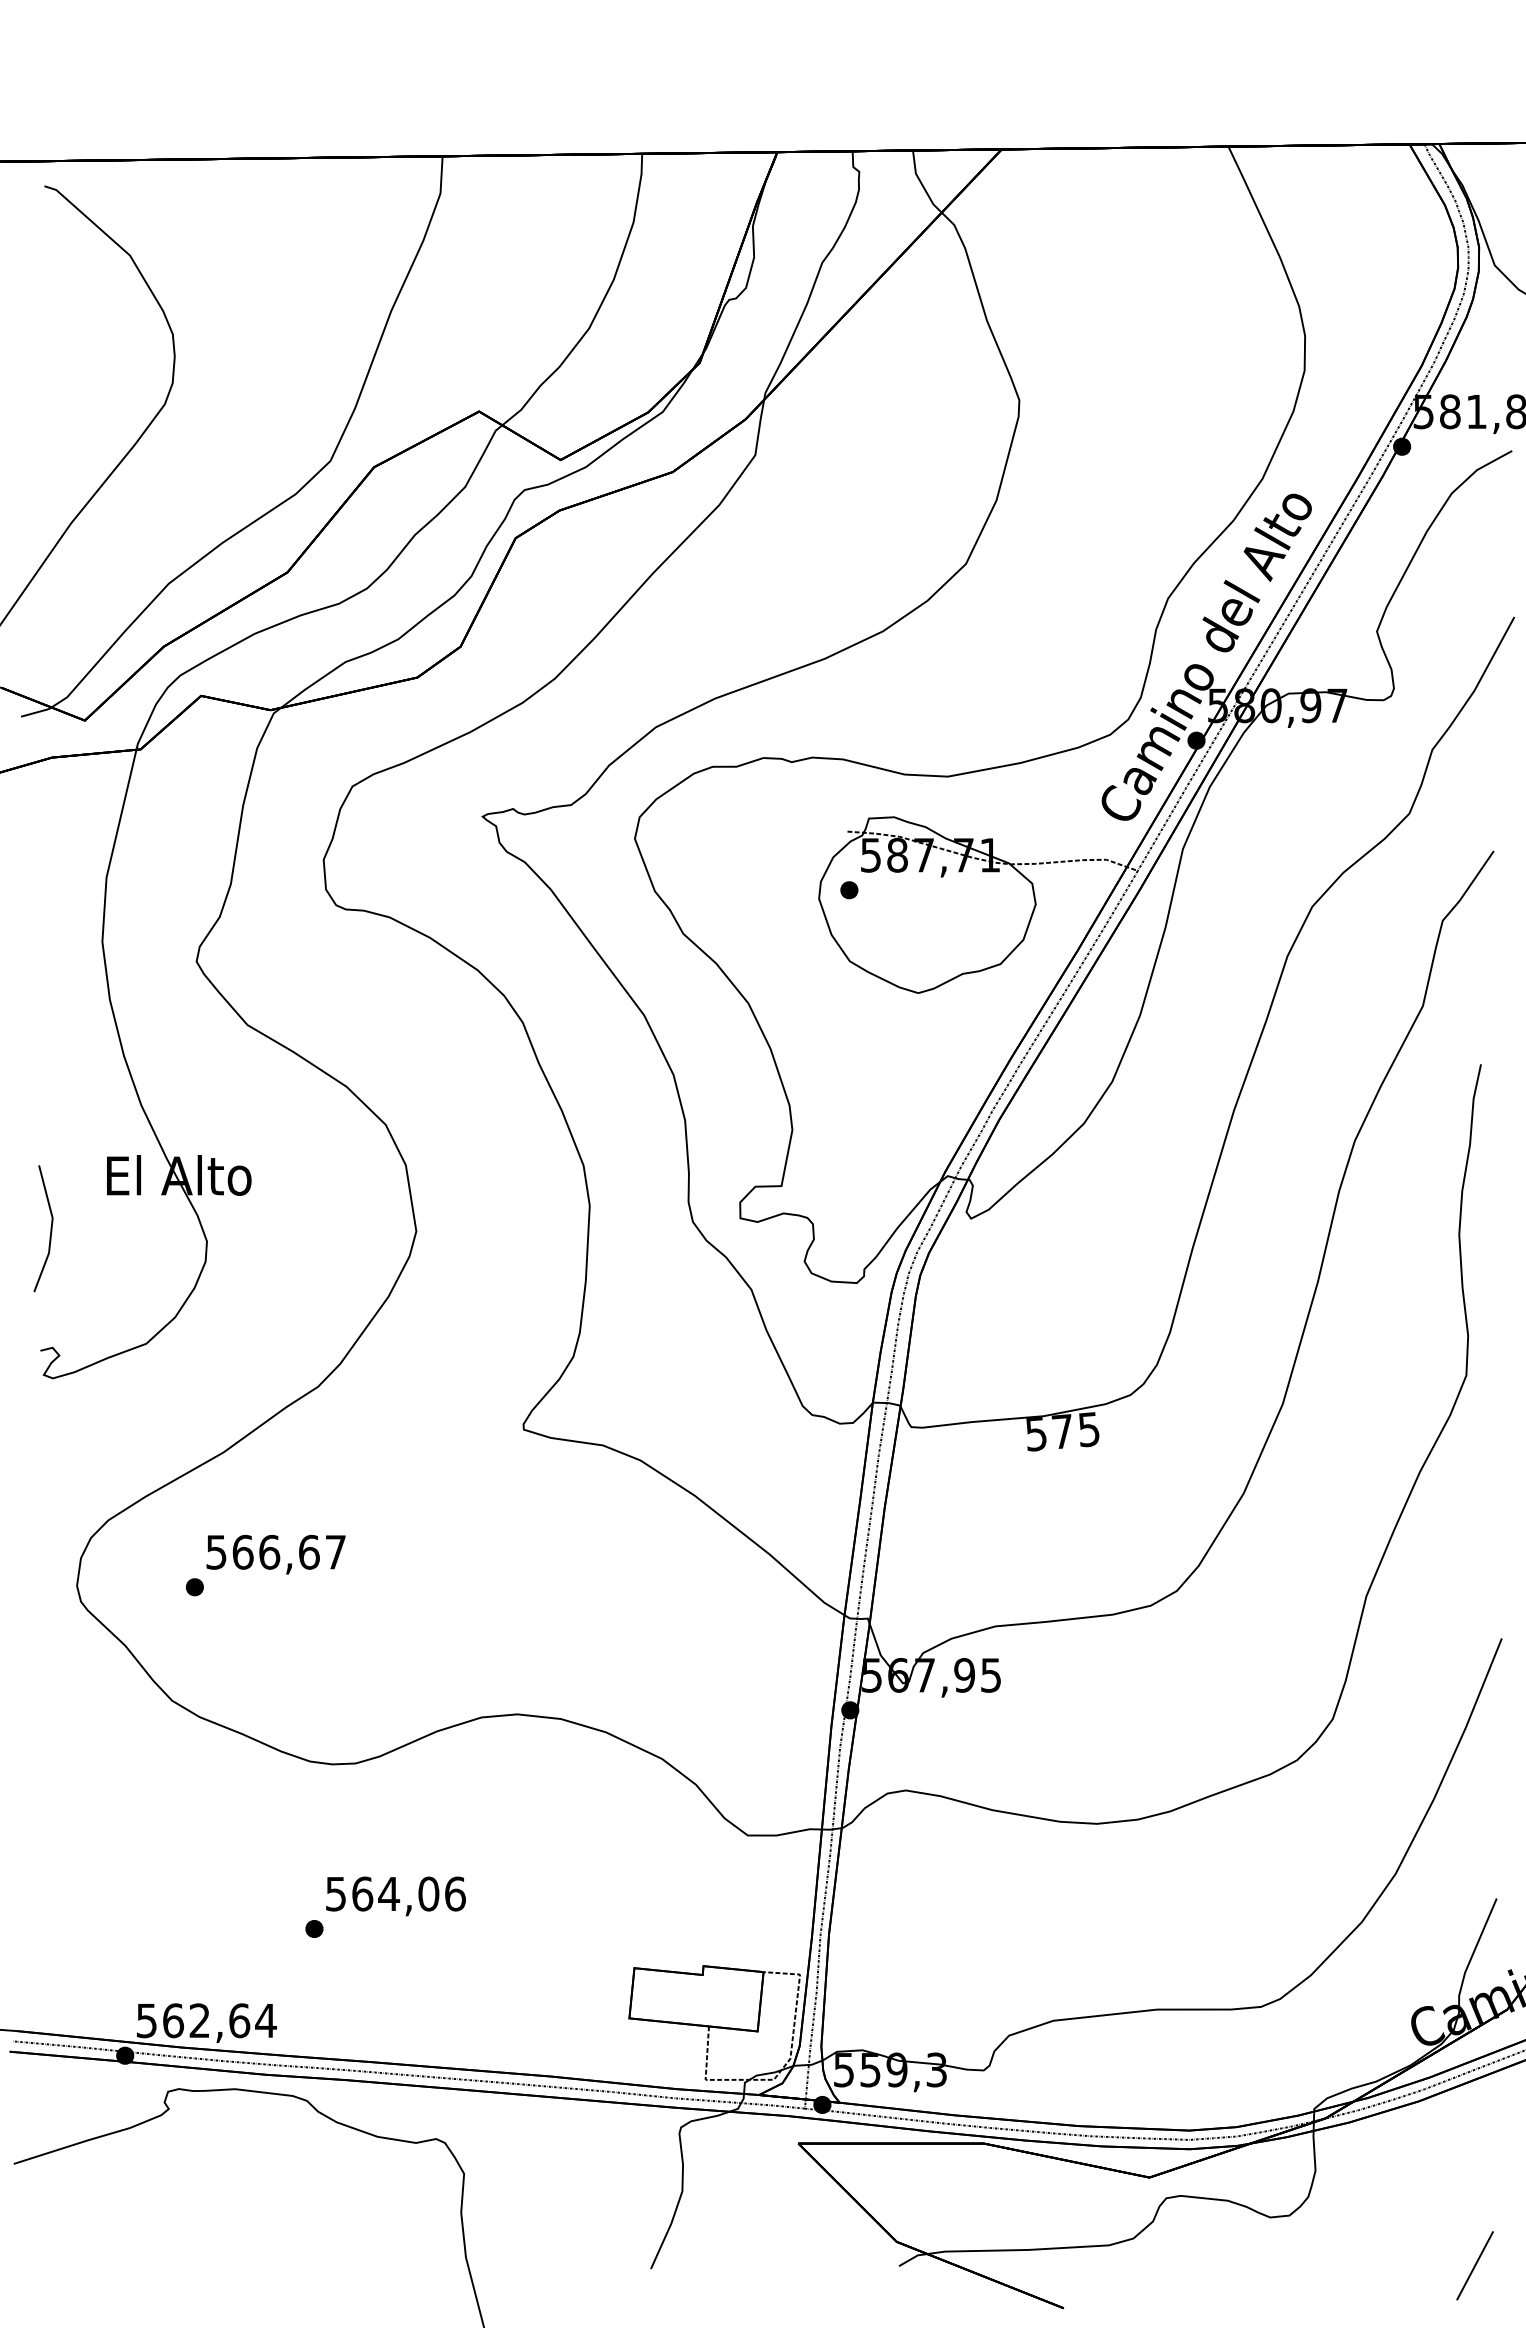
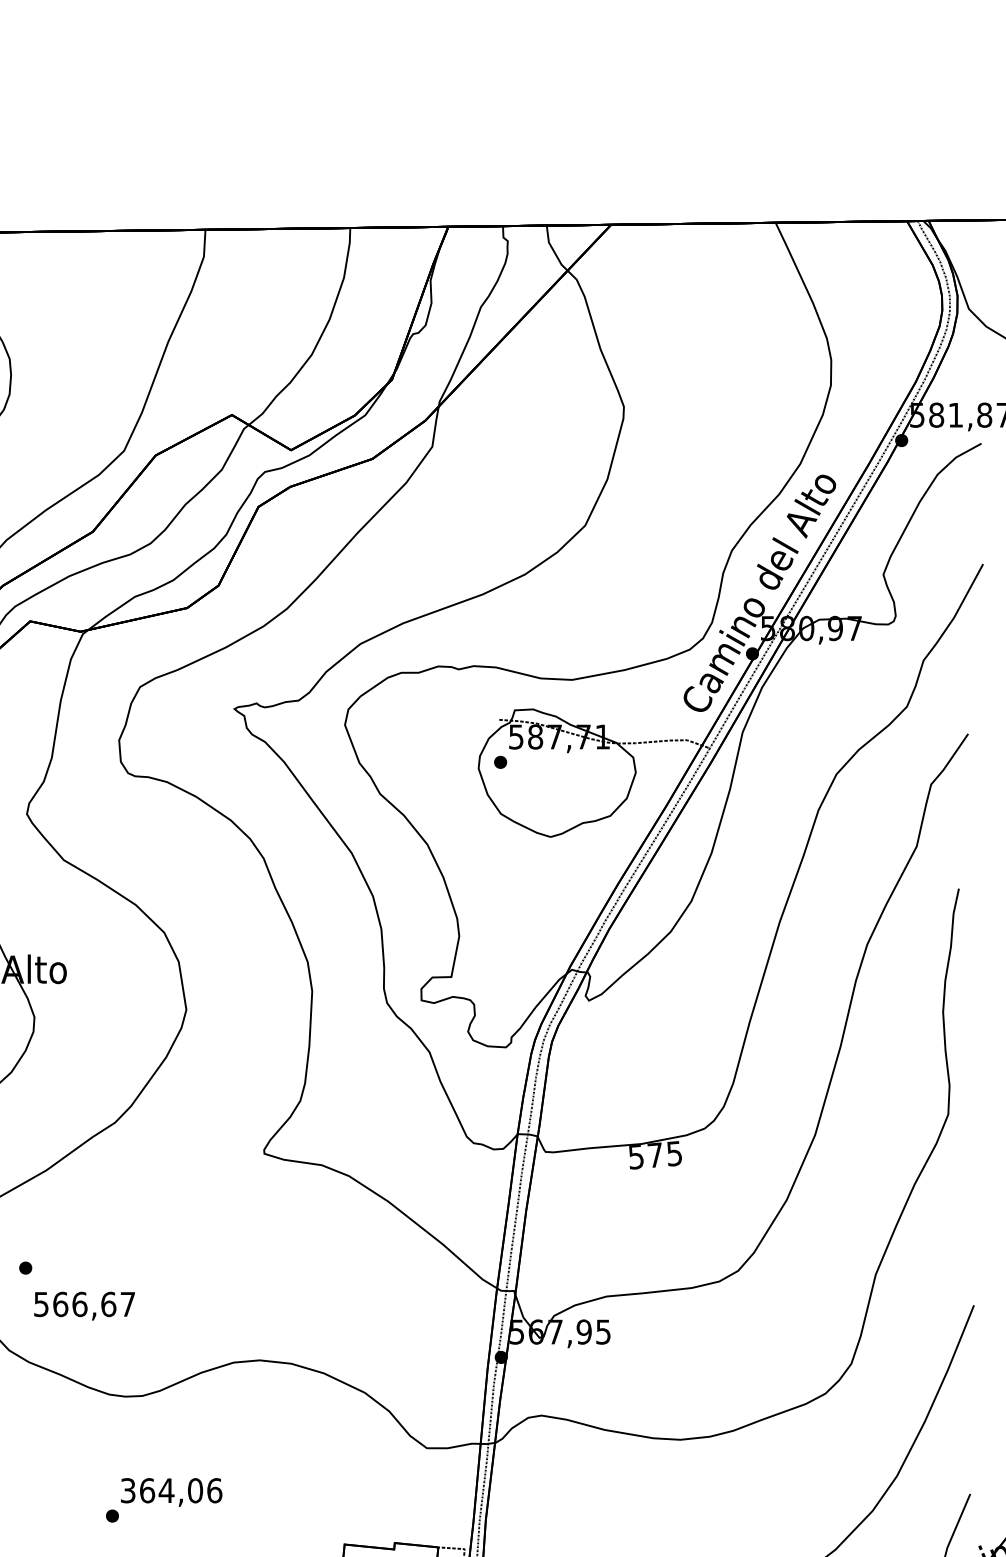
text: (275, 1554) -> (84, 1306), moved
text: (335, 1893) -> (127, 1490), 564,06 -> 364,06

